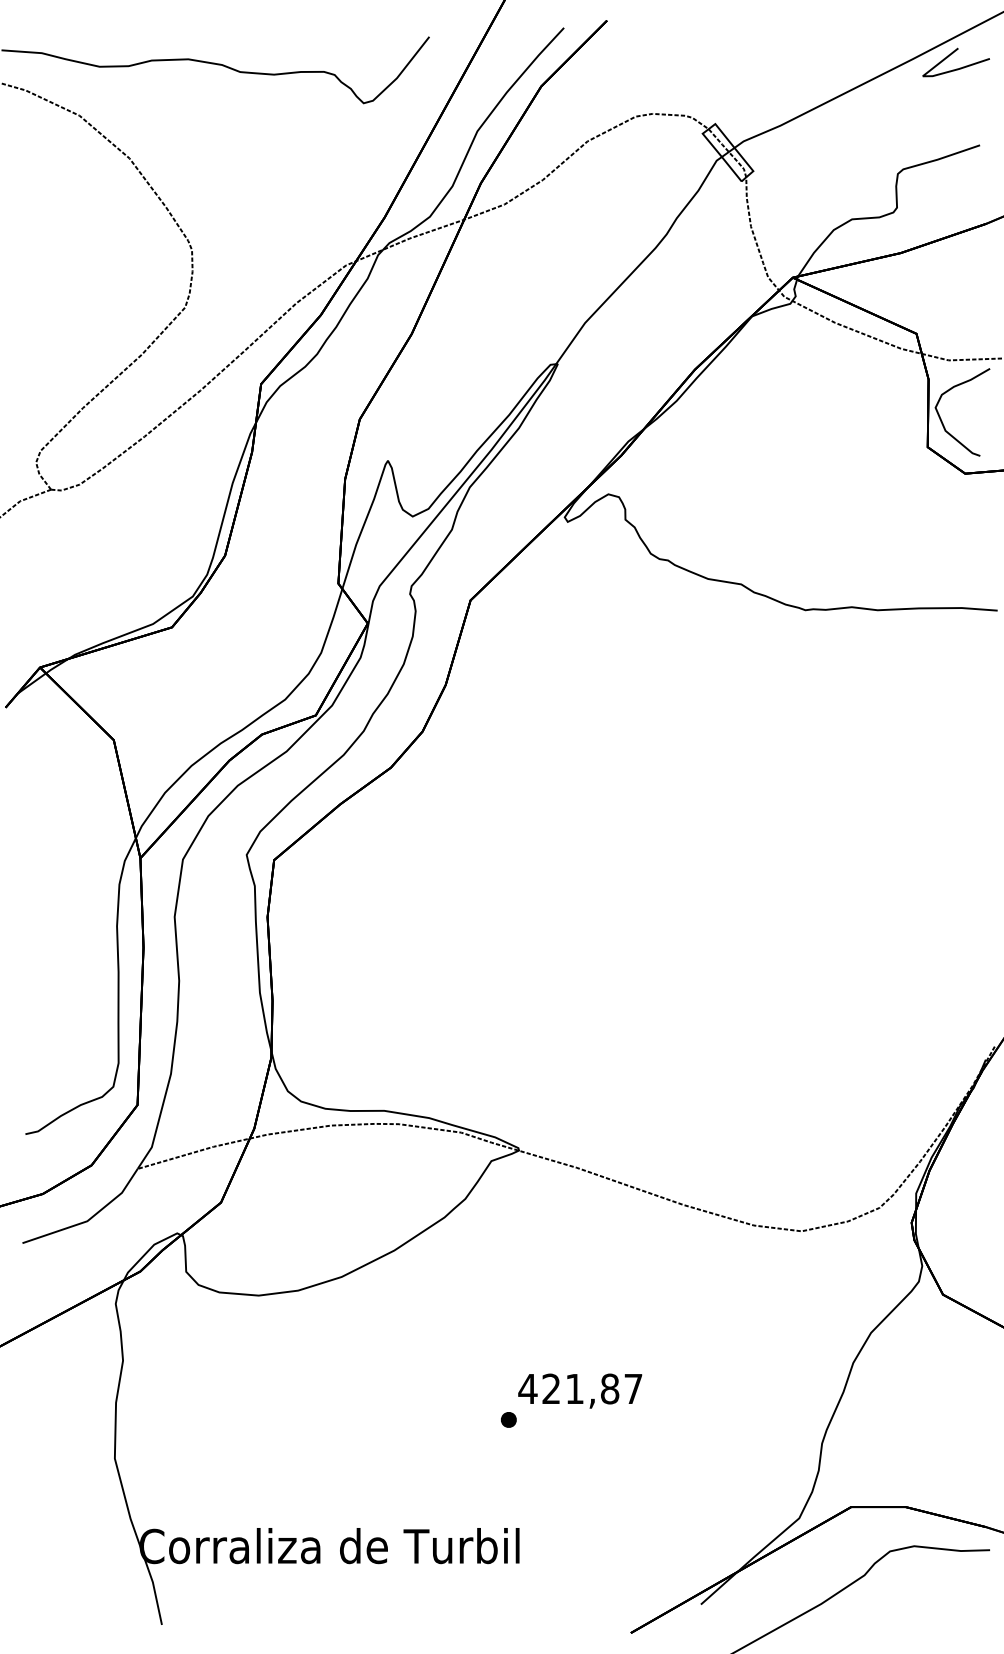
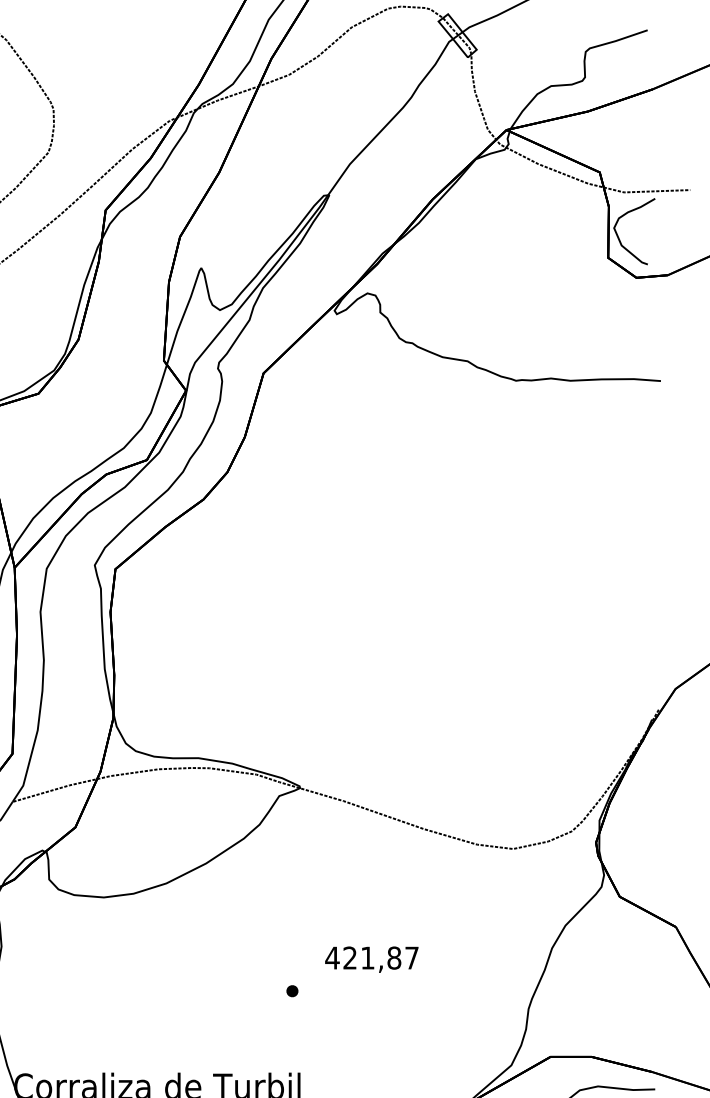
text: (580, 1390) -> (372, 959), moved

